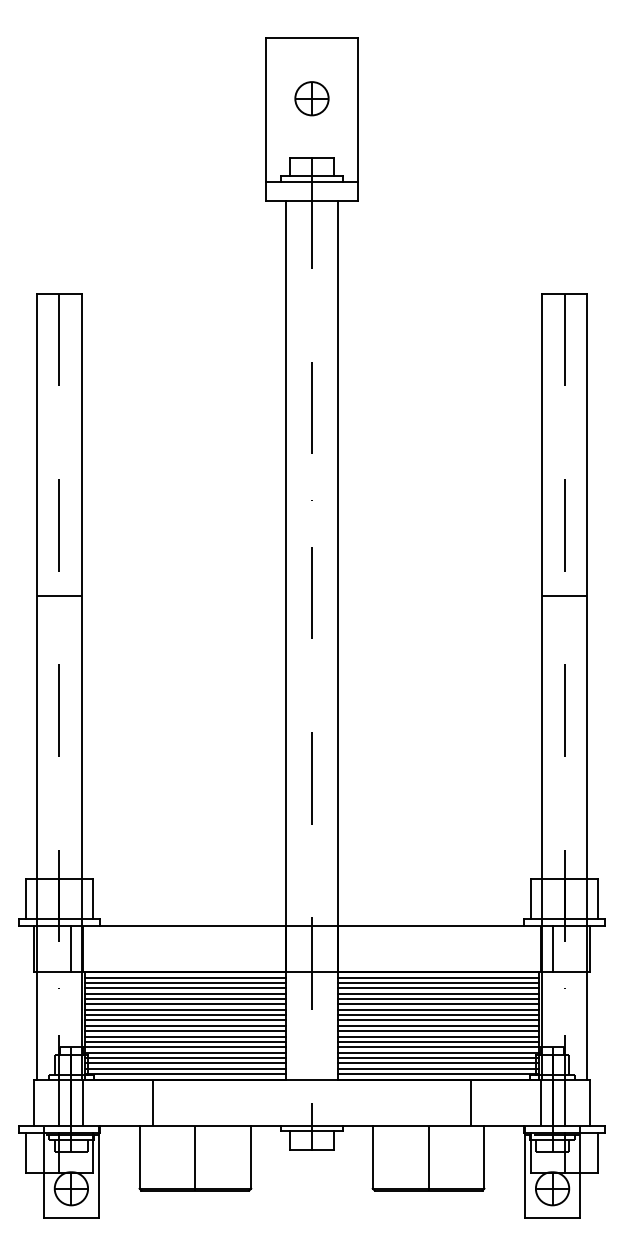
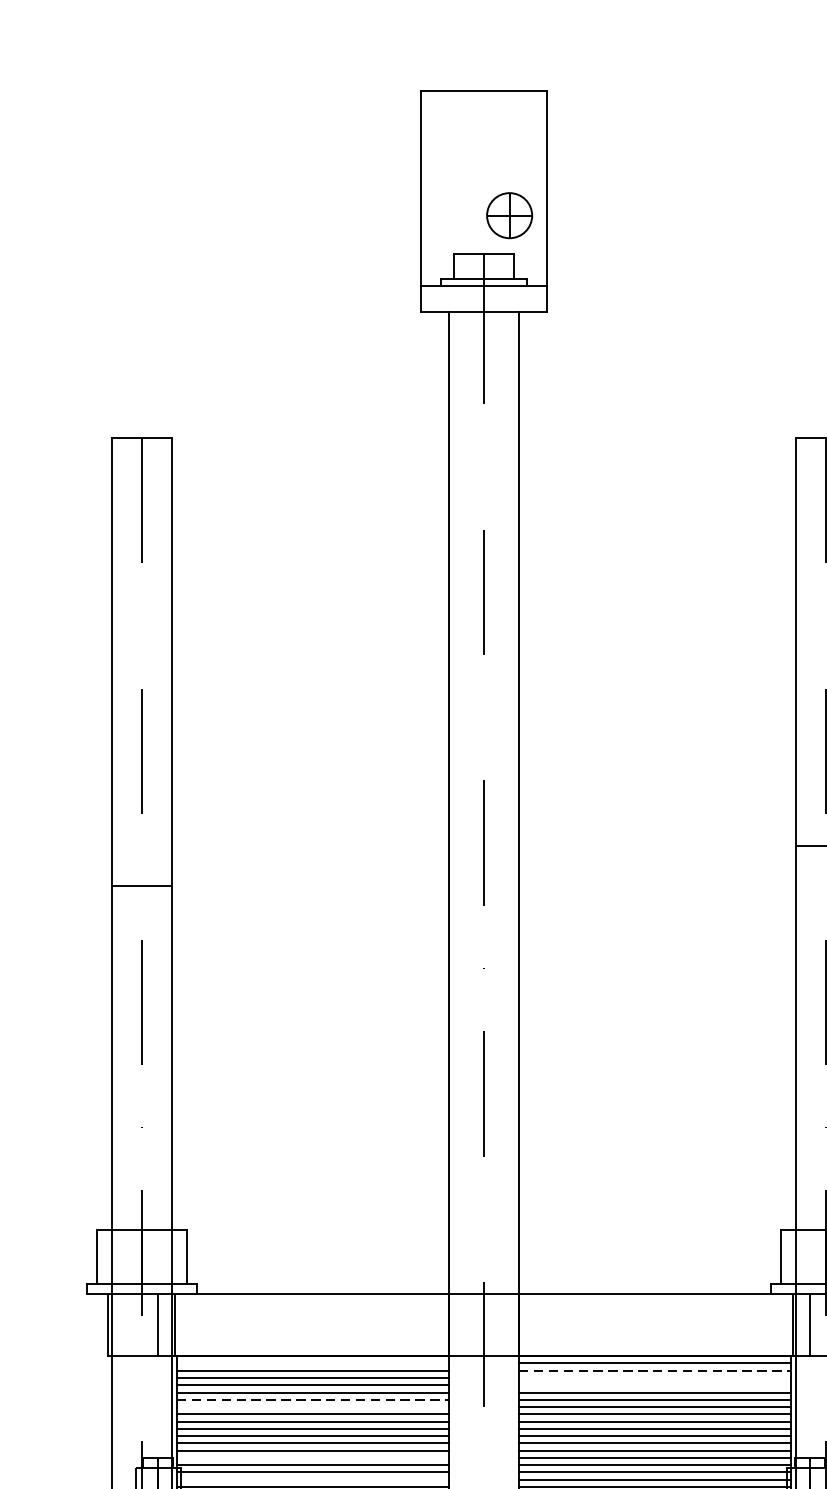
part: (311, 98) -> (508, 215), moved
line: (59, 595) -> (142, 885), moved
line: (185, 977) -> (312, 1363), removed
line: (438, 982) -> (655, 1370), solid -> dashed
line: (437, 988) -> (653, 1378), removed
line: (437, 993) -> (653, 1385), removed
line: (186, 1004) -> (314, 1399), solid -> dashed
line: (185, 1009) -> (312, 1406), removed
line: (185, 1047) -> (312, 1458), removed
line: (185, 1063) -> (312, 1479), removed

